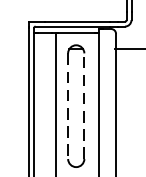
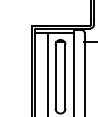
line: (67, 105) -> (55, 76), dashed -> solid
line: (84, 105) -> (65, 76), dashed -> solid

